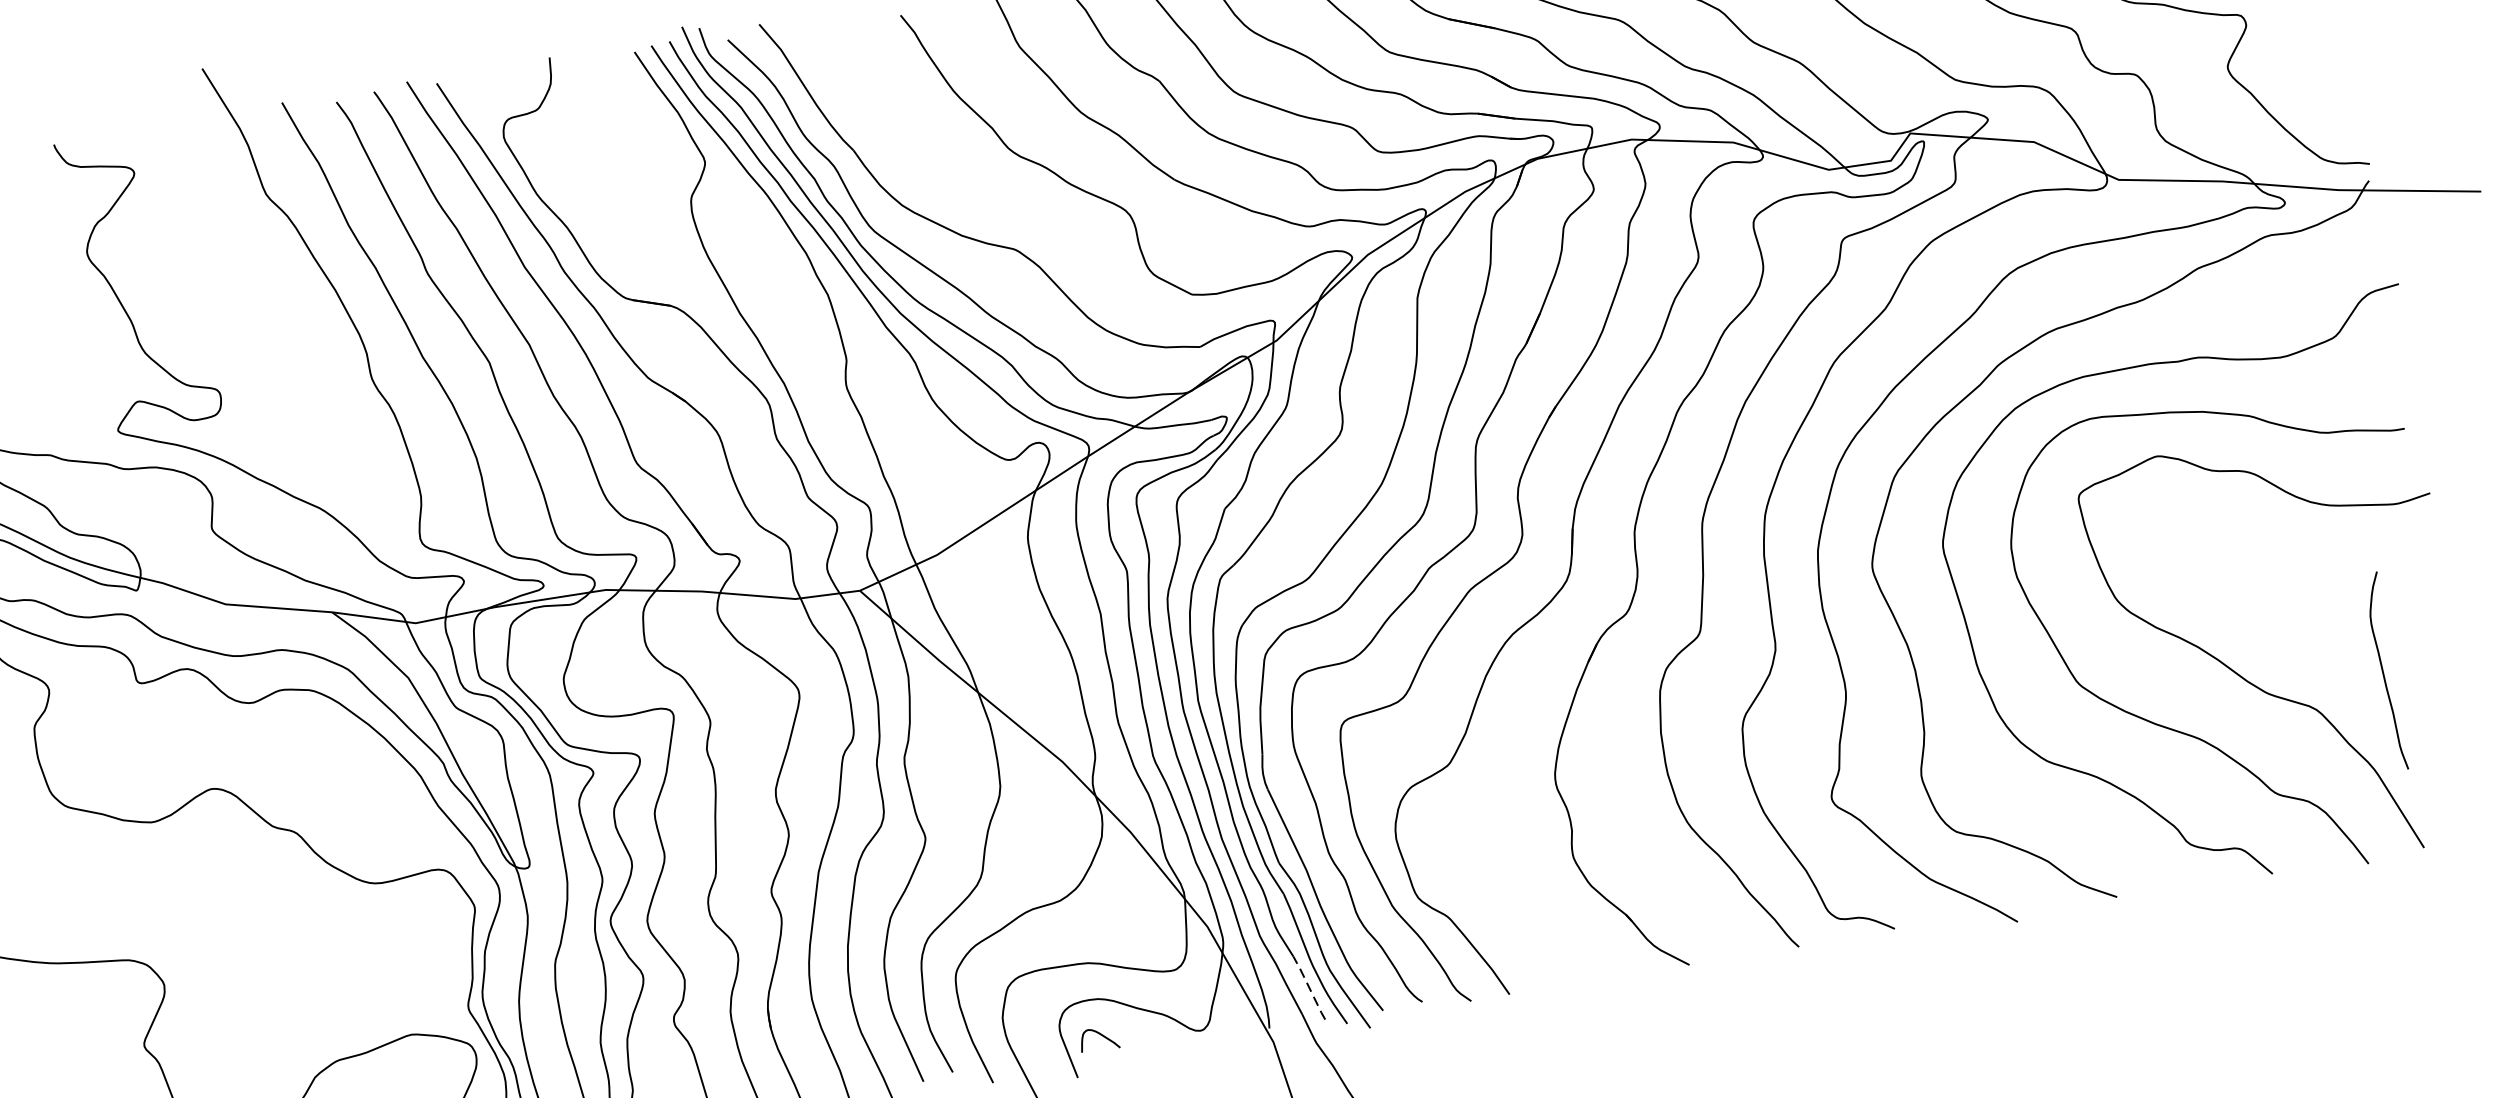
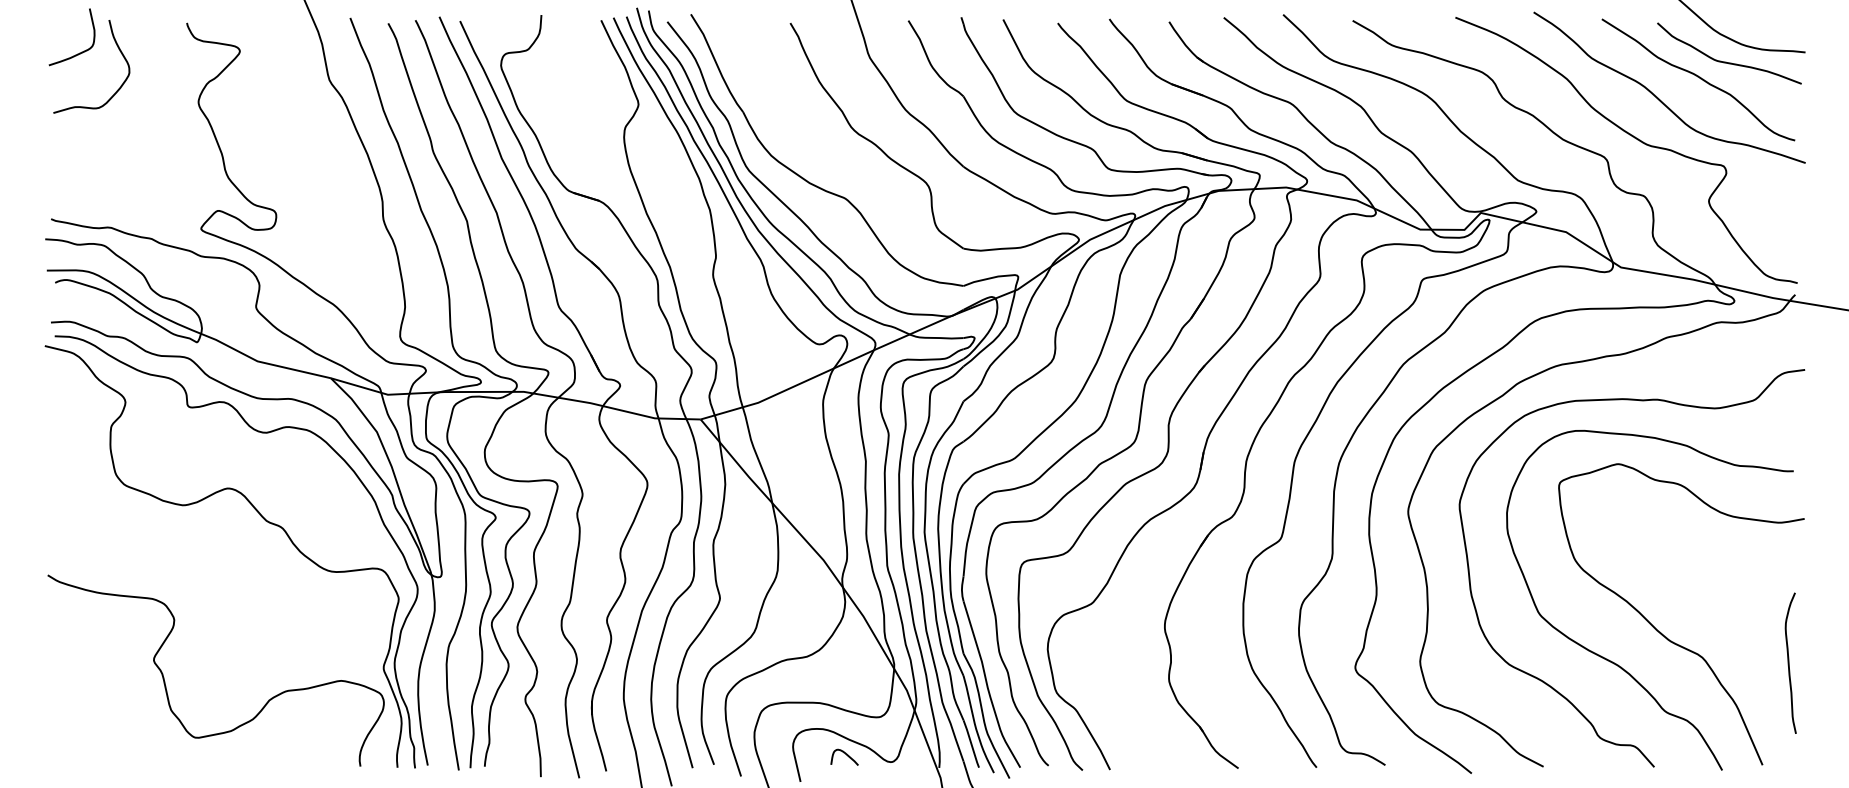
curve: (2383, 670) -> (1789, 662), moved
line: (1309, 987) -> (971, 743), dashed -> solid
curve: (1099, 1035) -> (845, 754), moved

